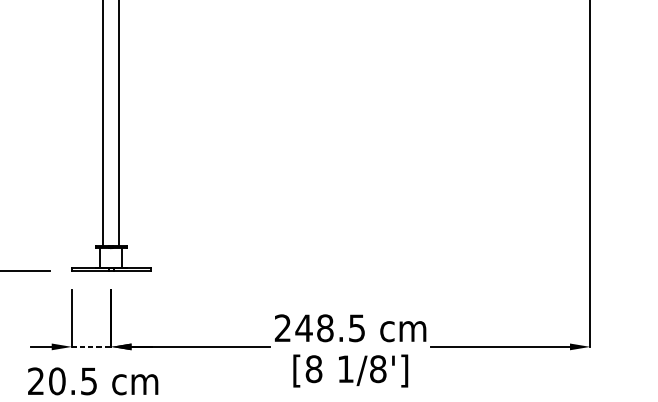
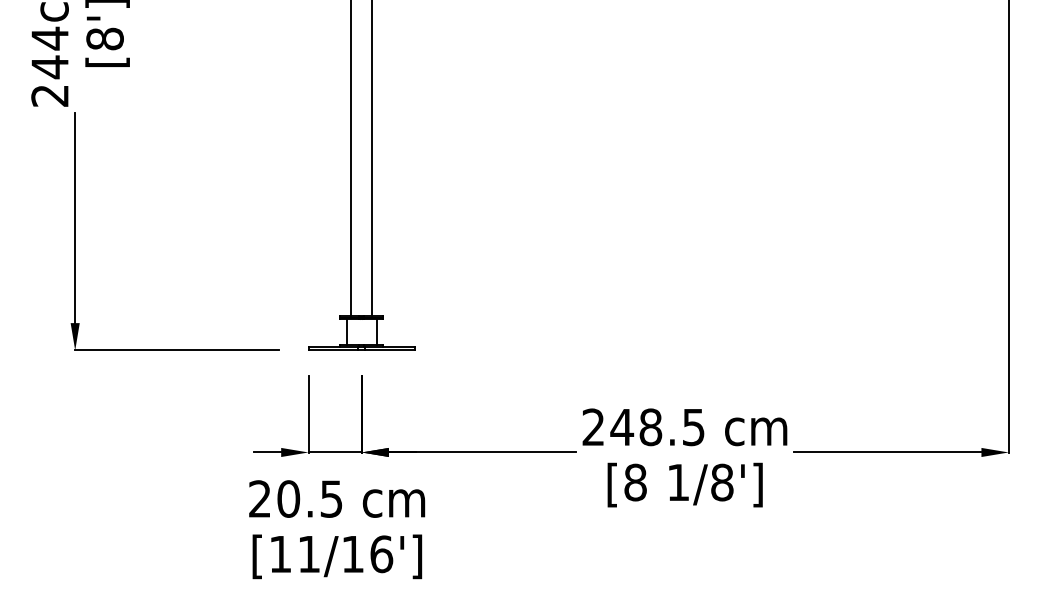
line: (91, 346) -> (335, 452), dashed -> solid

